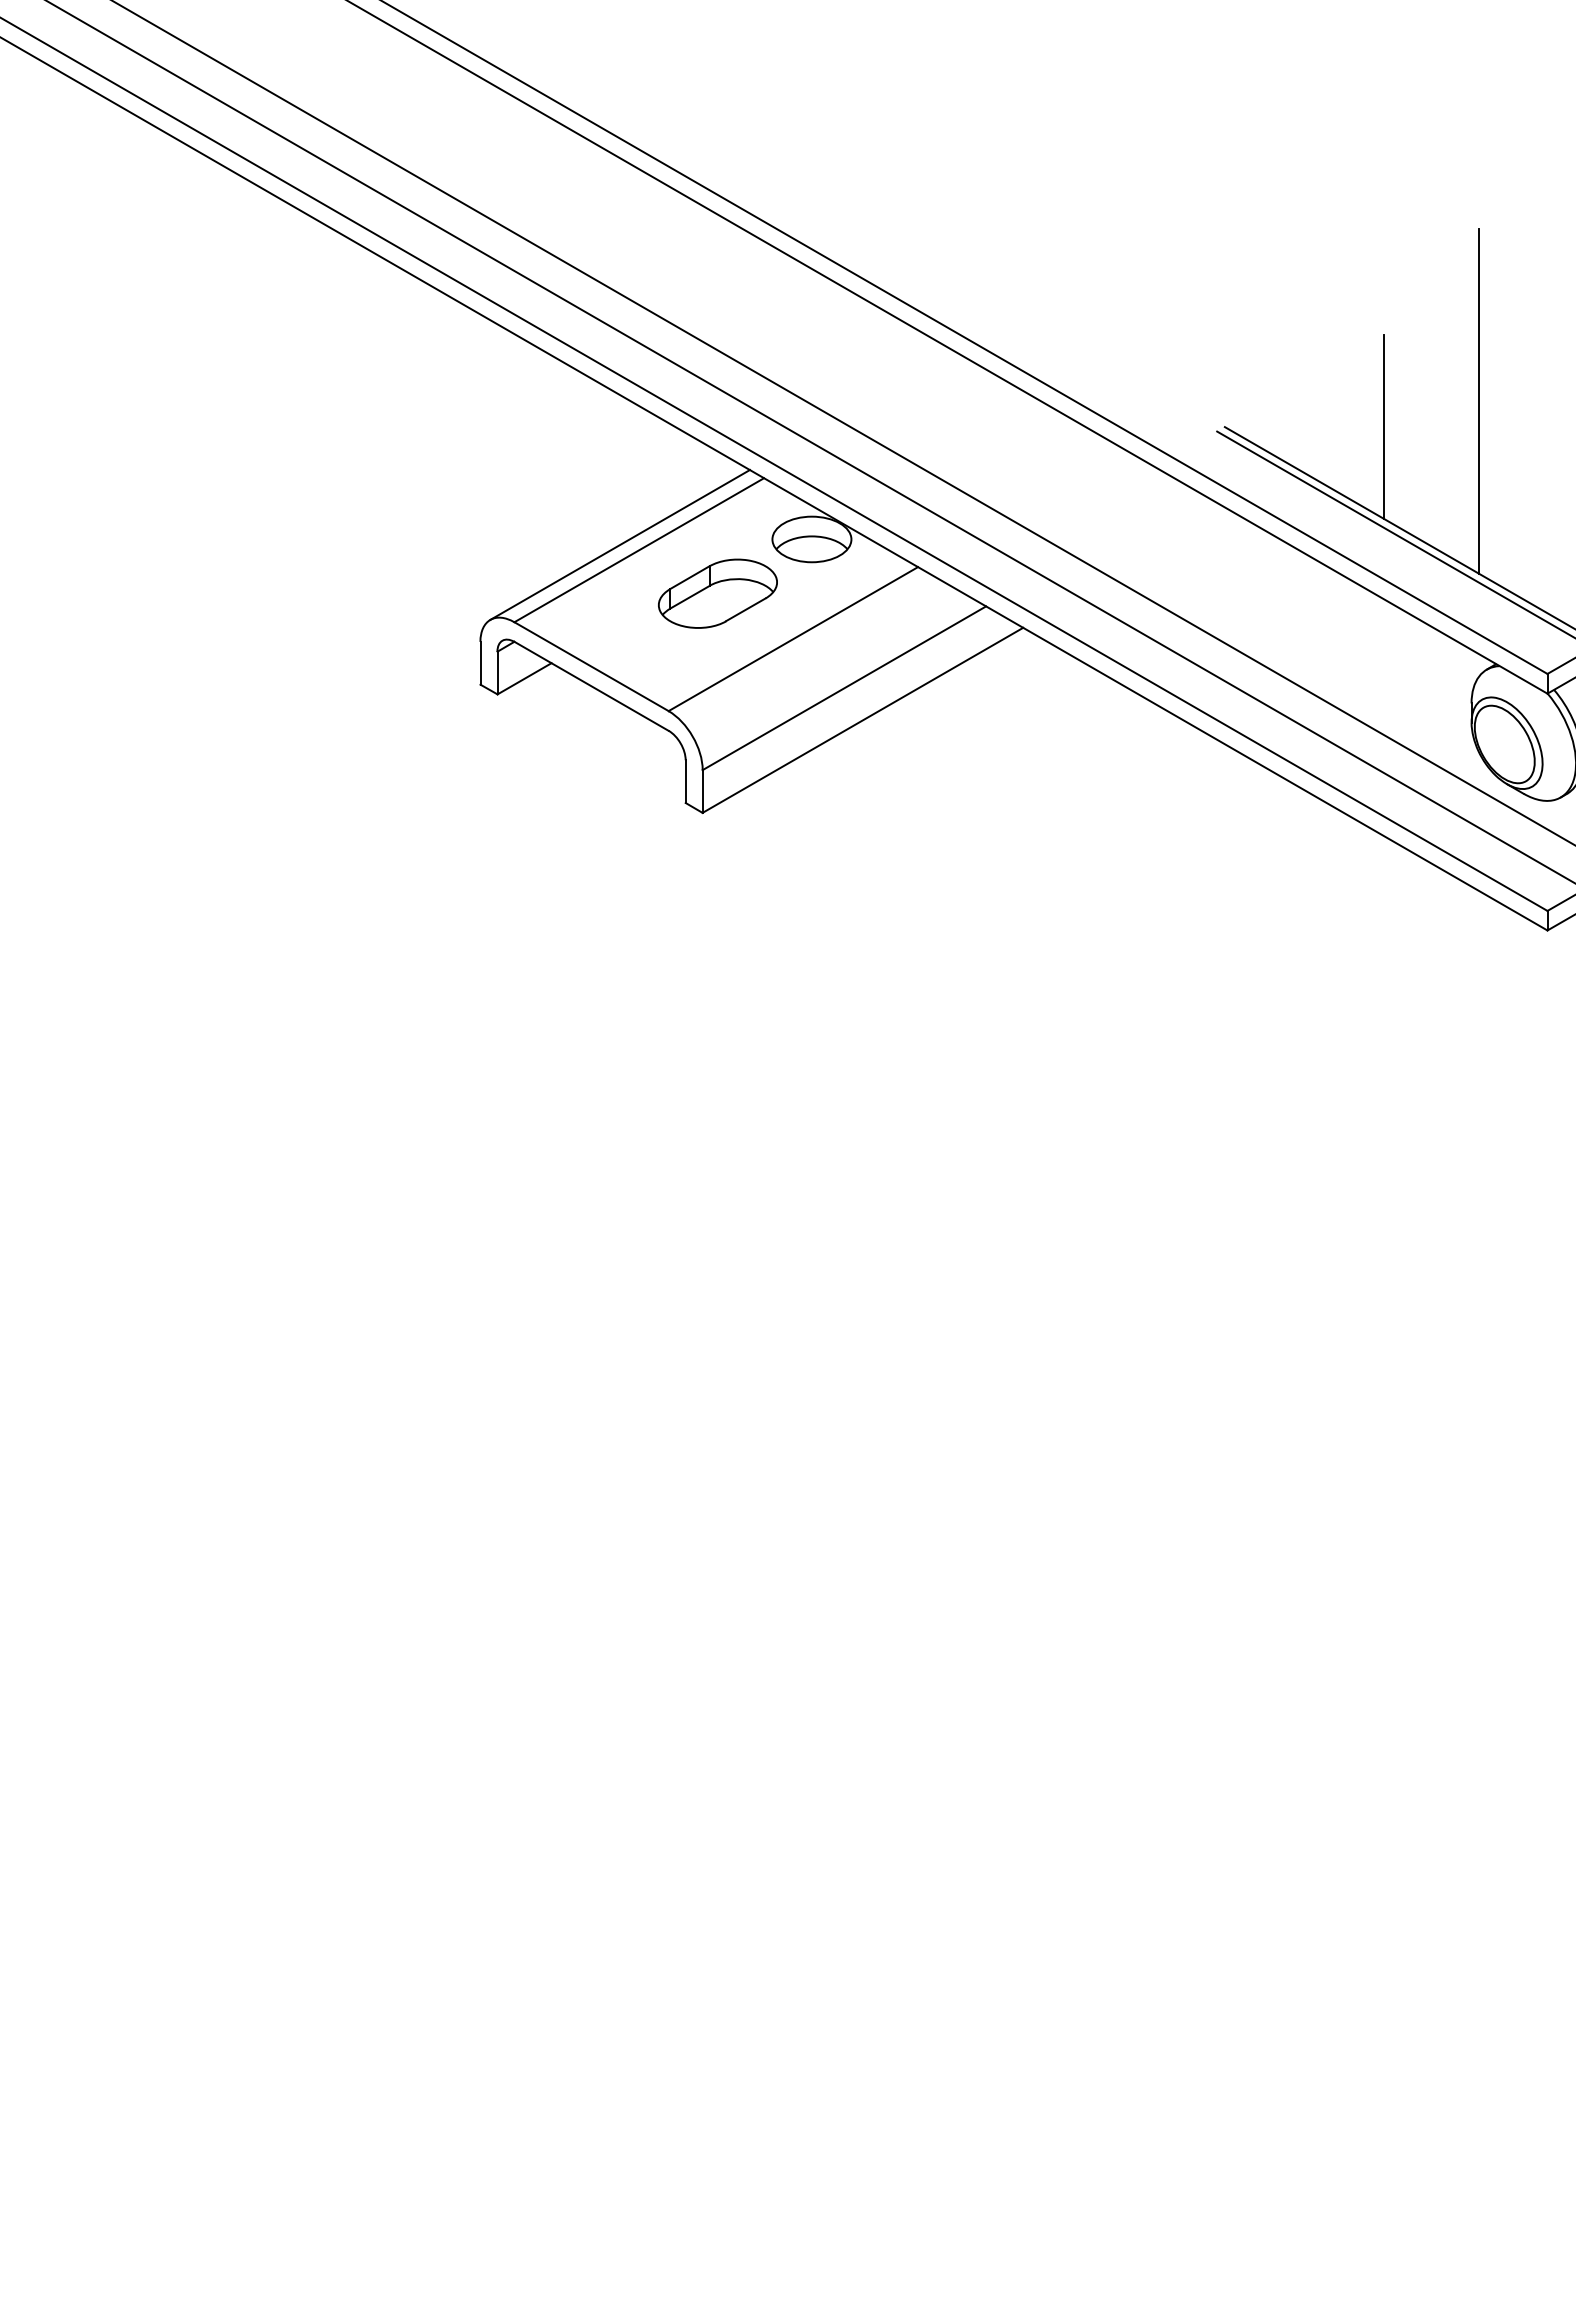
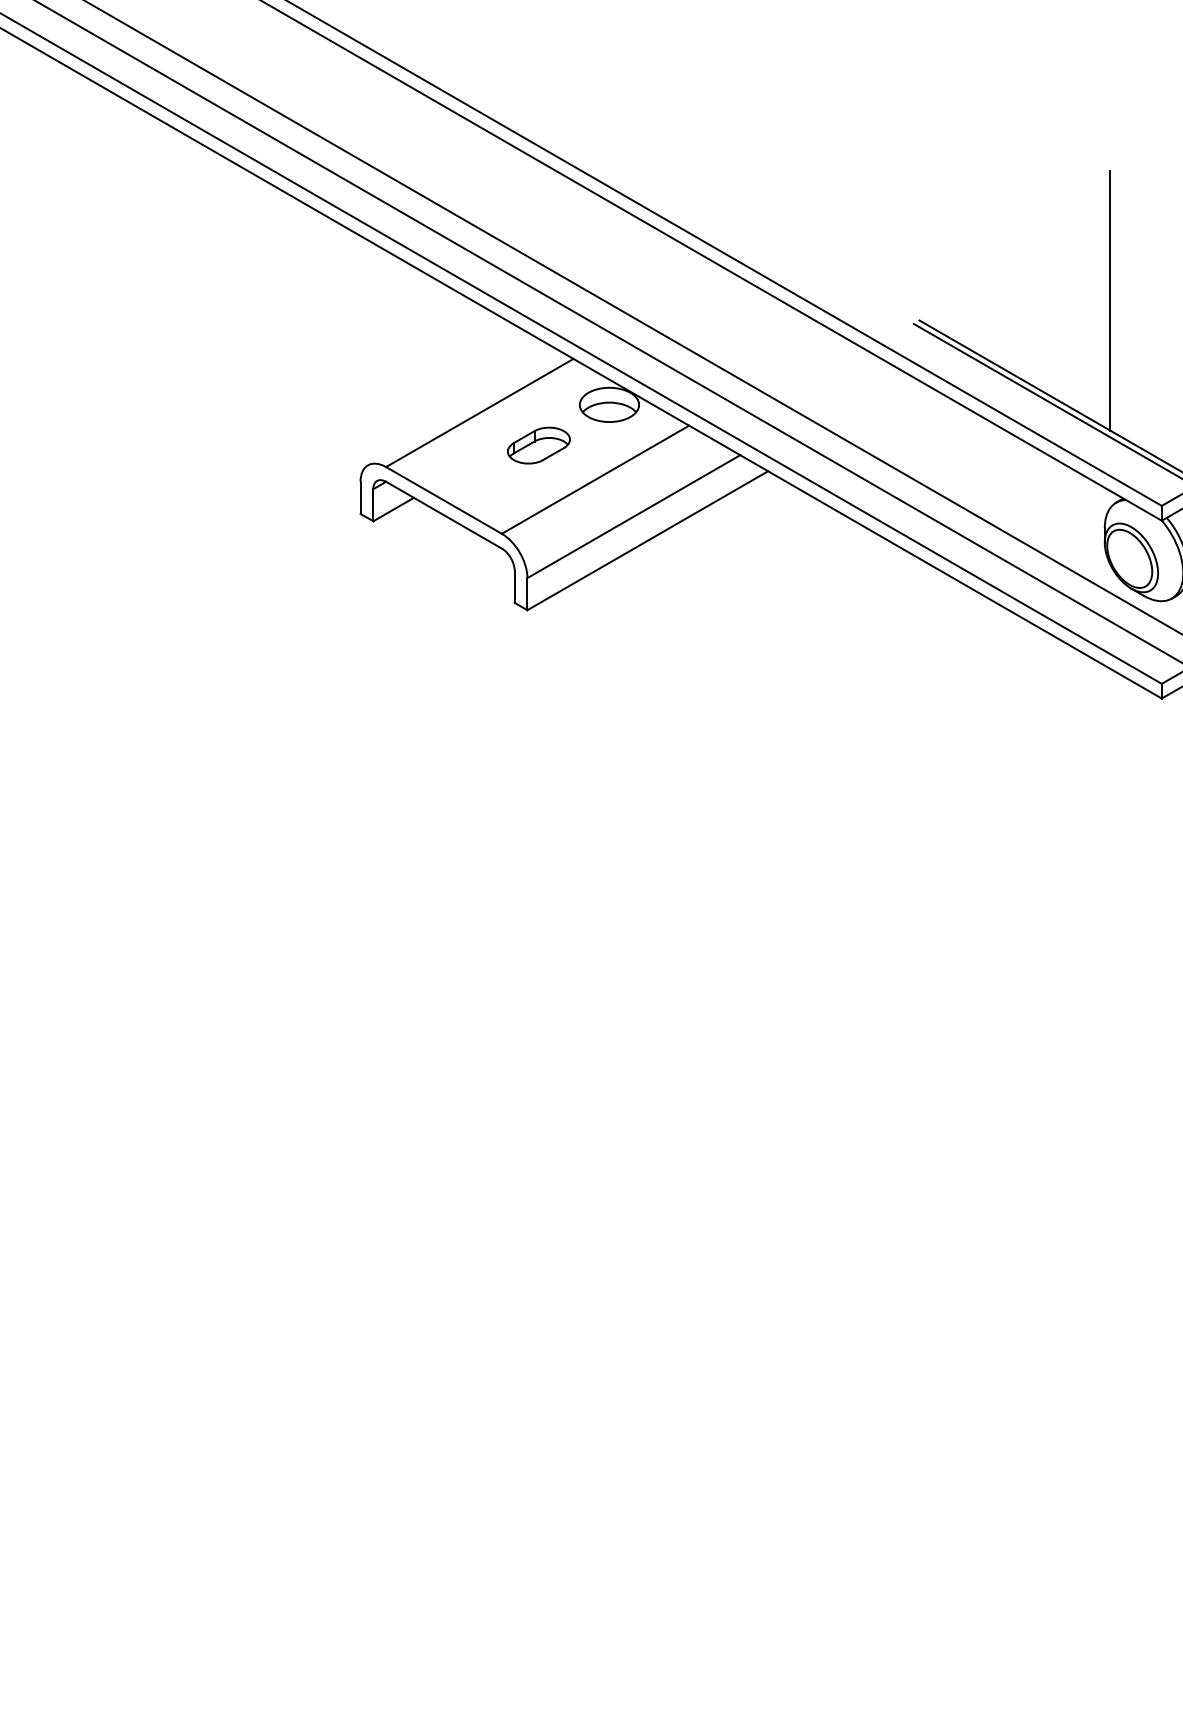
line: (1383, 426) -> (1038, 320), removed
line: (620, 544) -> (465, 408), removed
part: (717, 593) -> (538, 445), size x0.7

